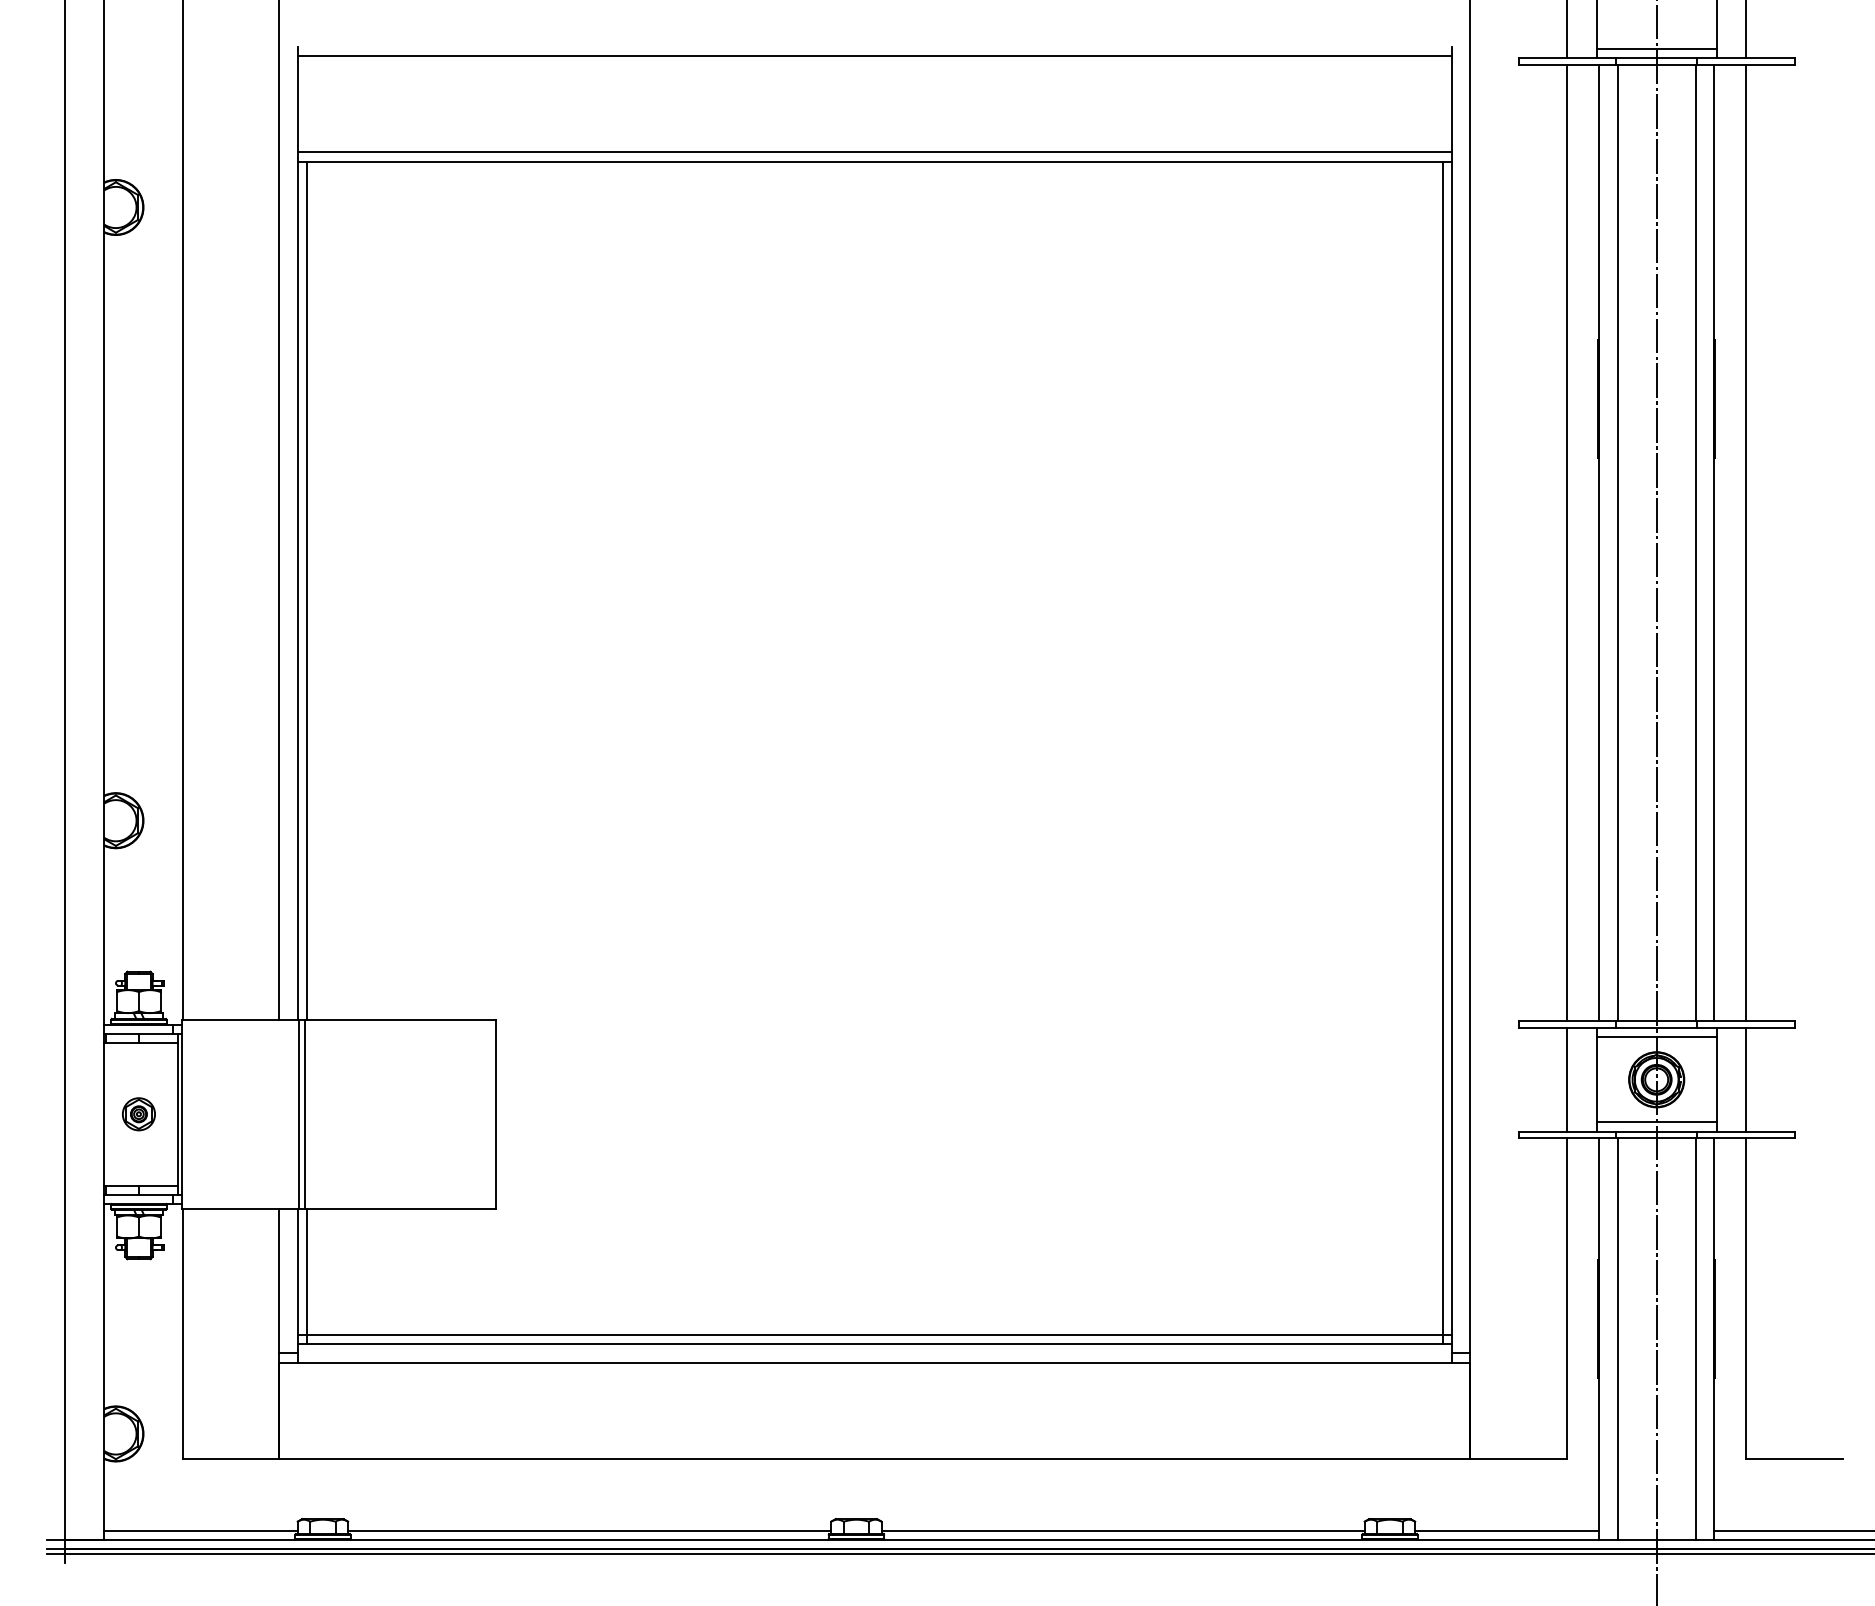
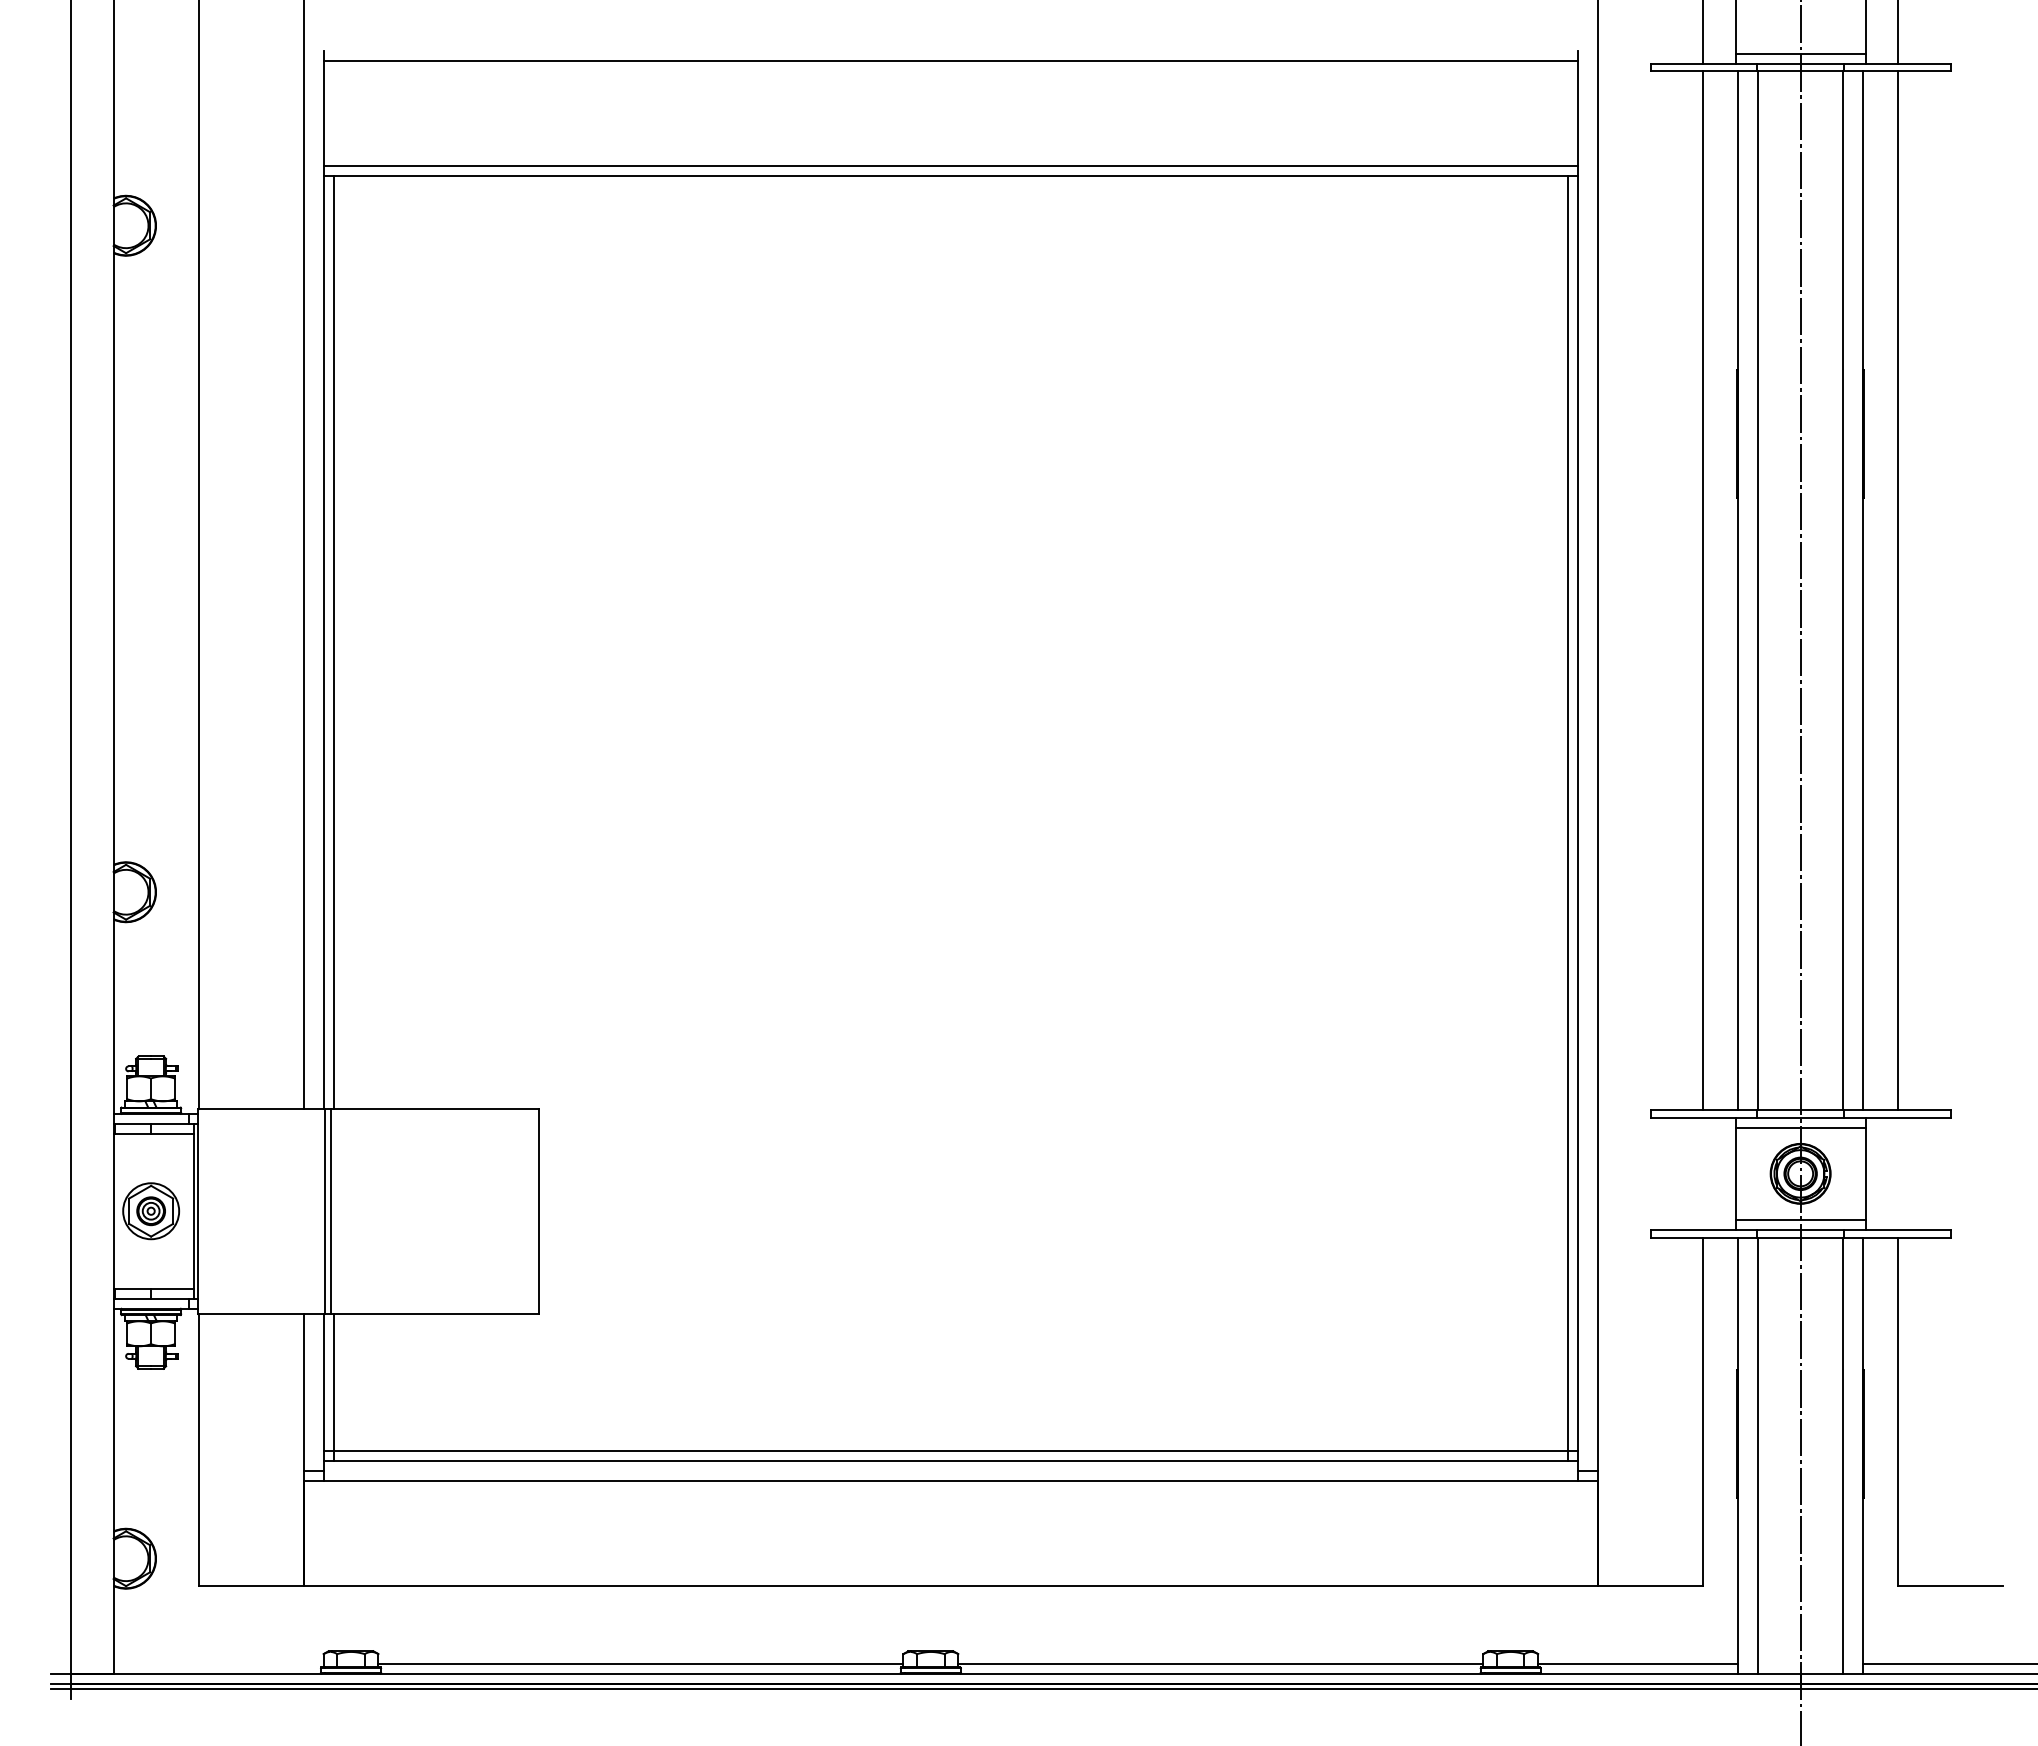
line: (1567, 1079) -> (1703, 1173), removed
line: (1746, 1079) -> (1898, 1173), removed
part: (138, 1114) -> (150, 1211), size x1.6
line: (200, 1530) -> (218, 1663), removed

